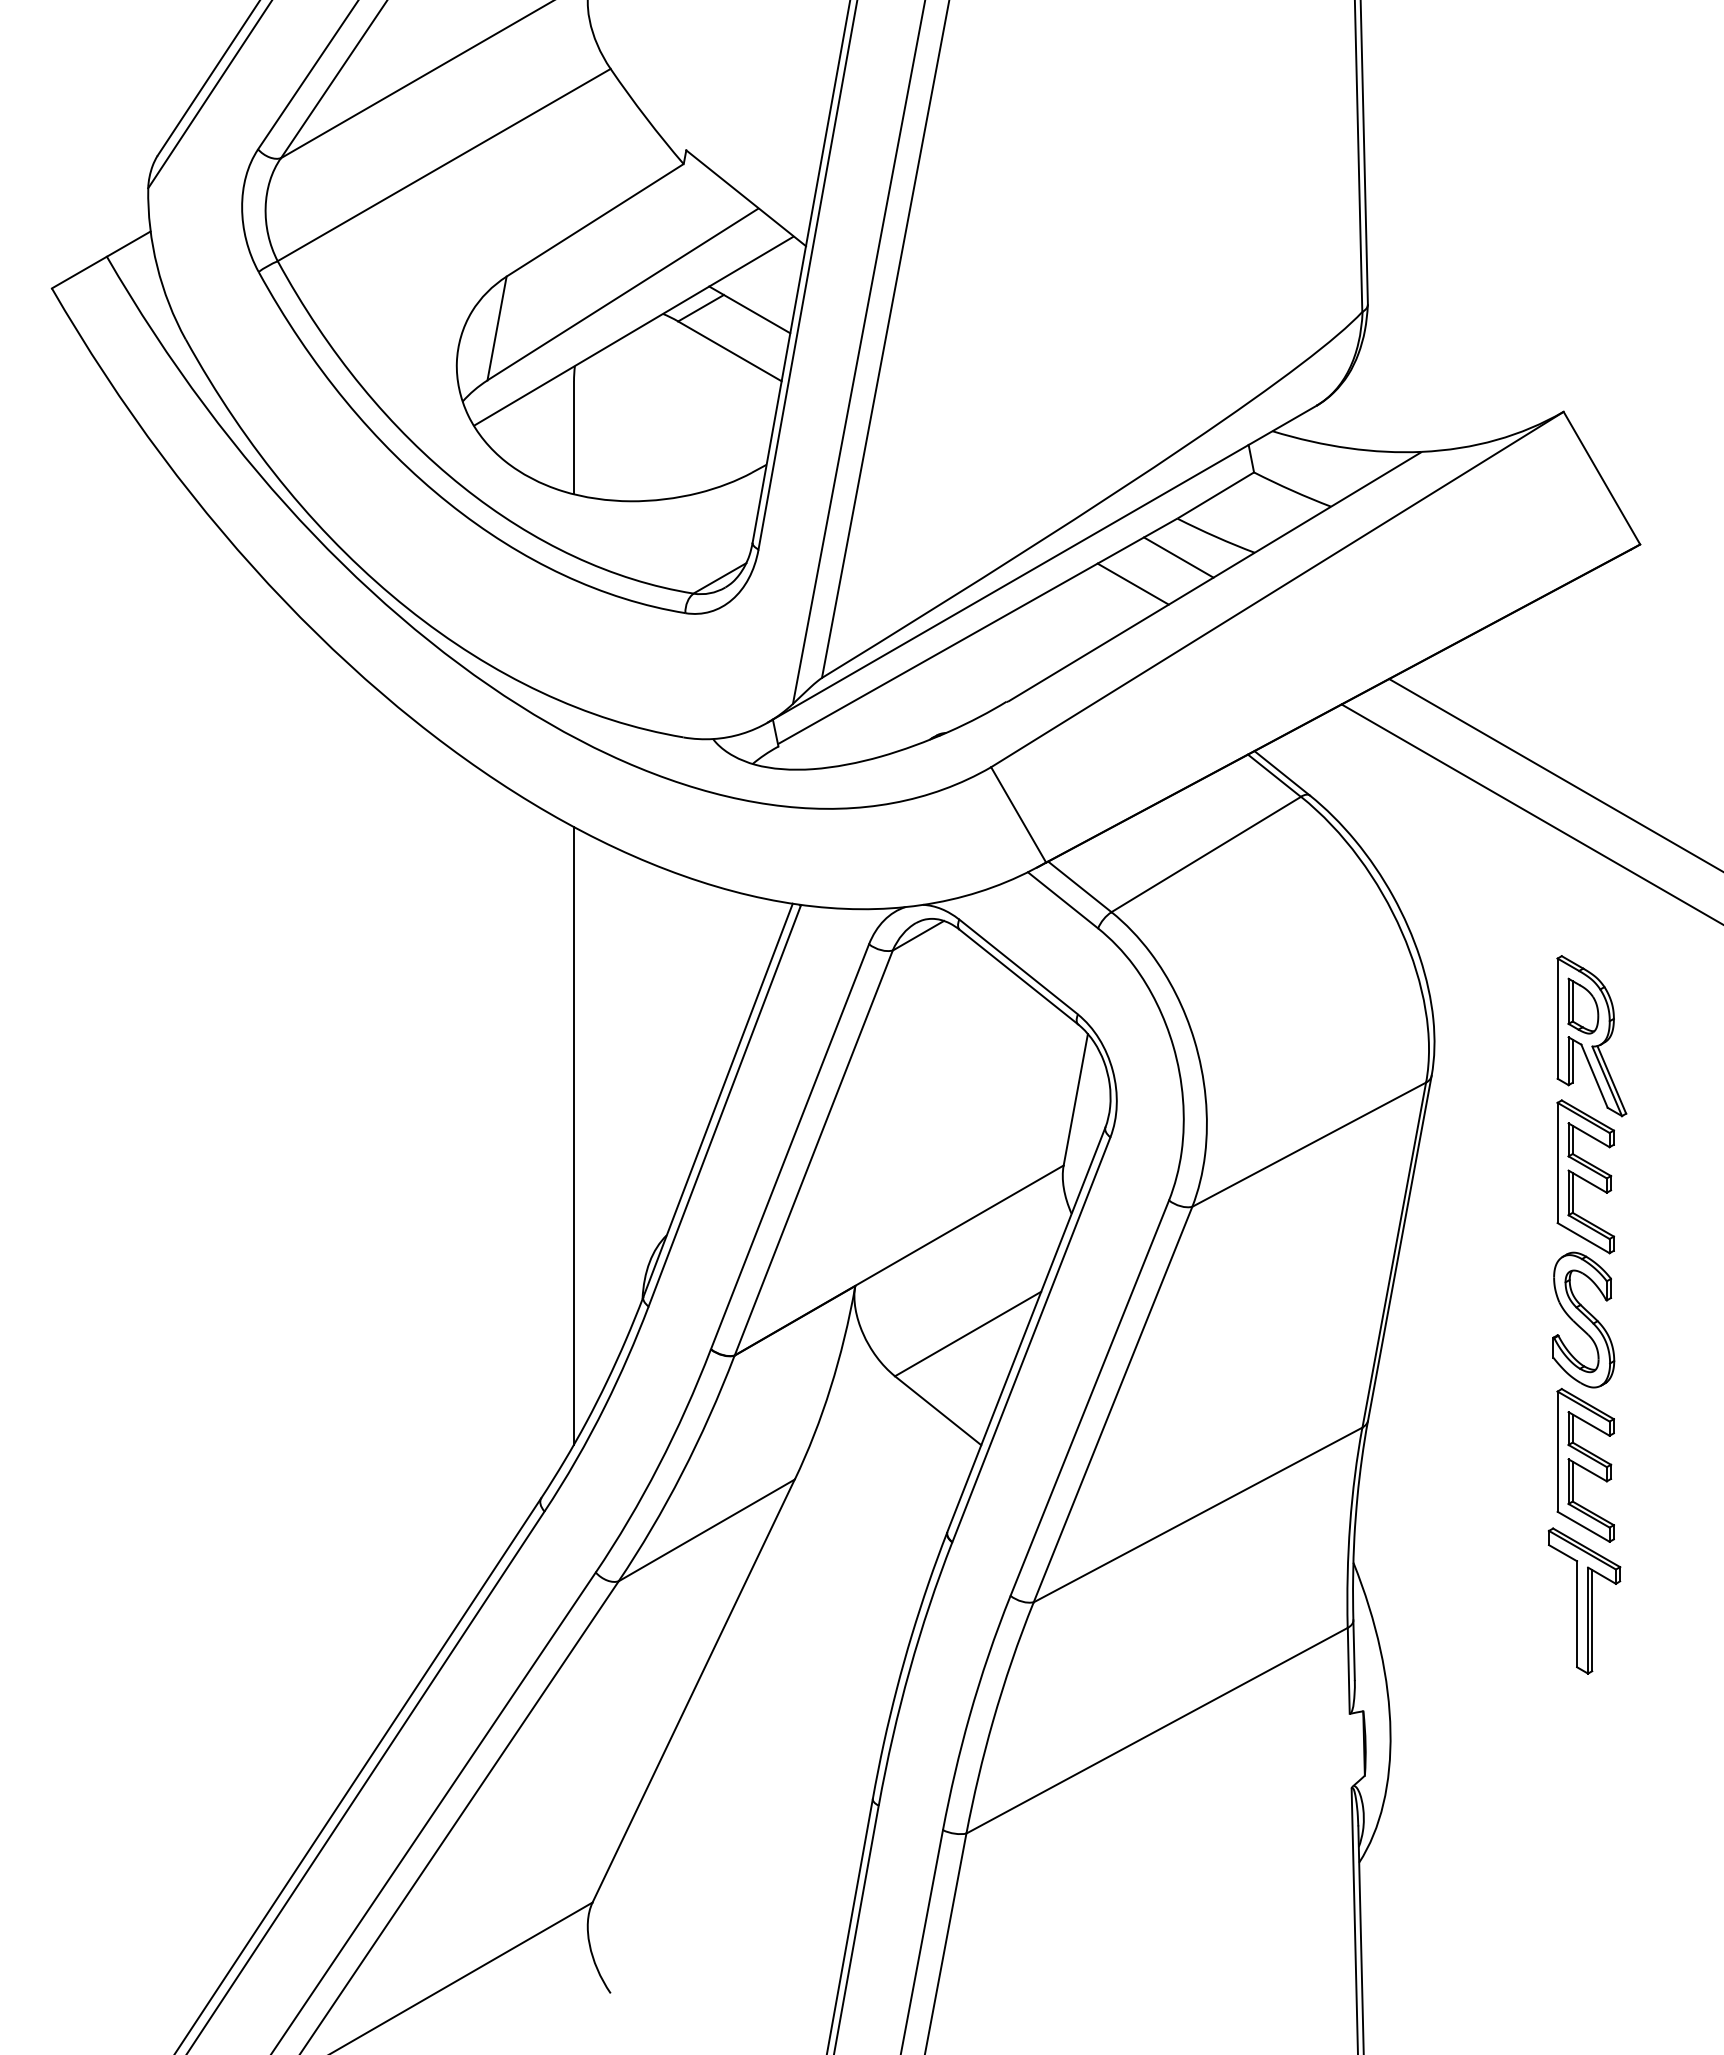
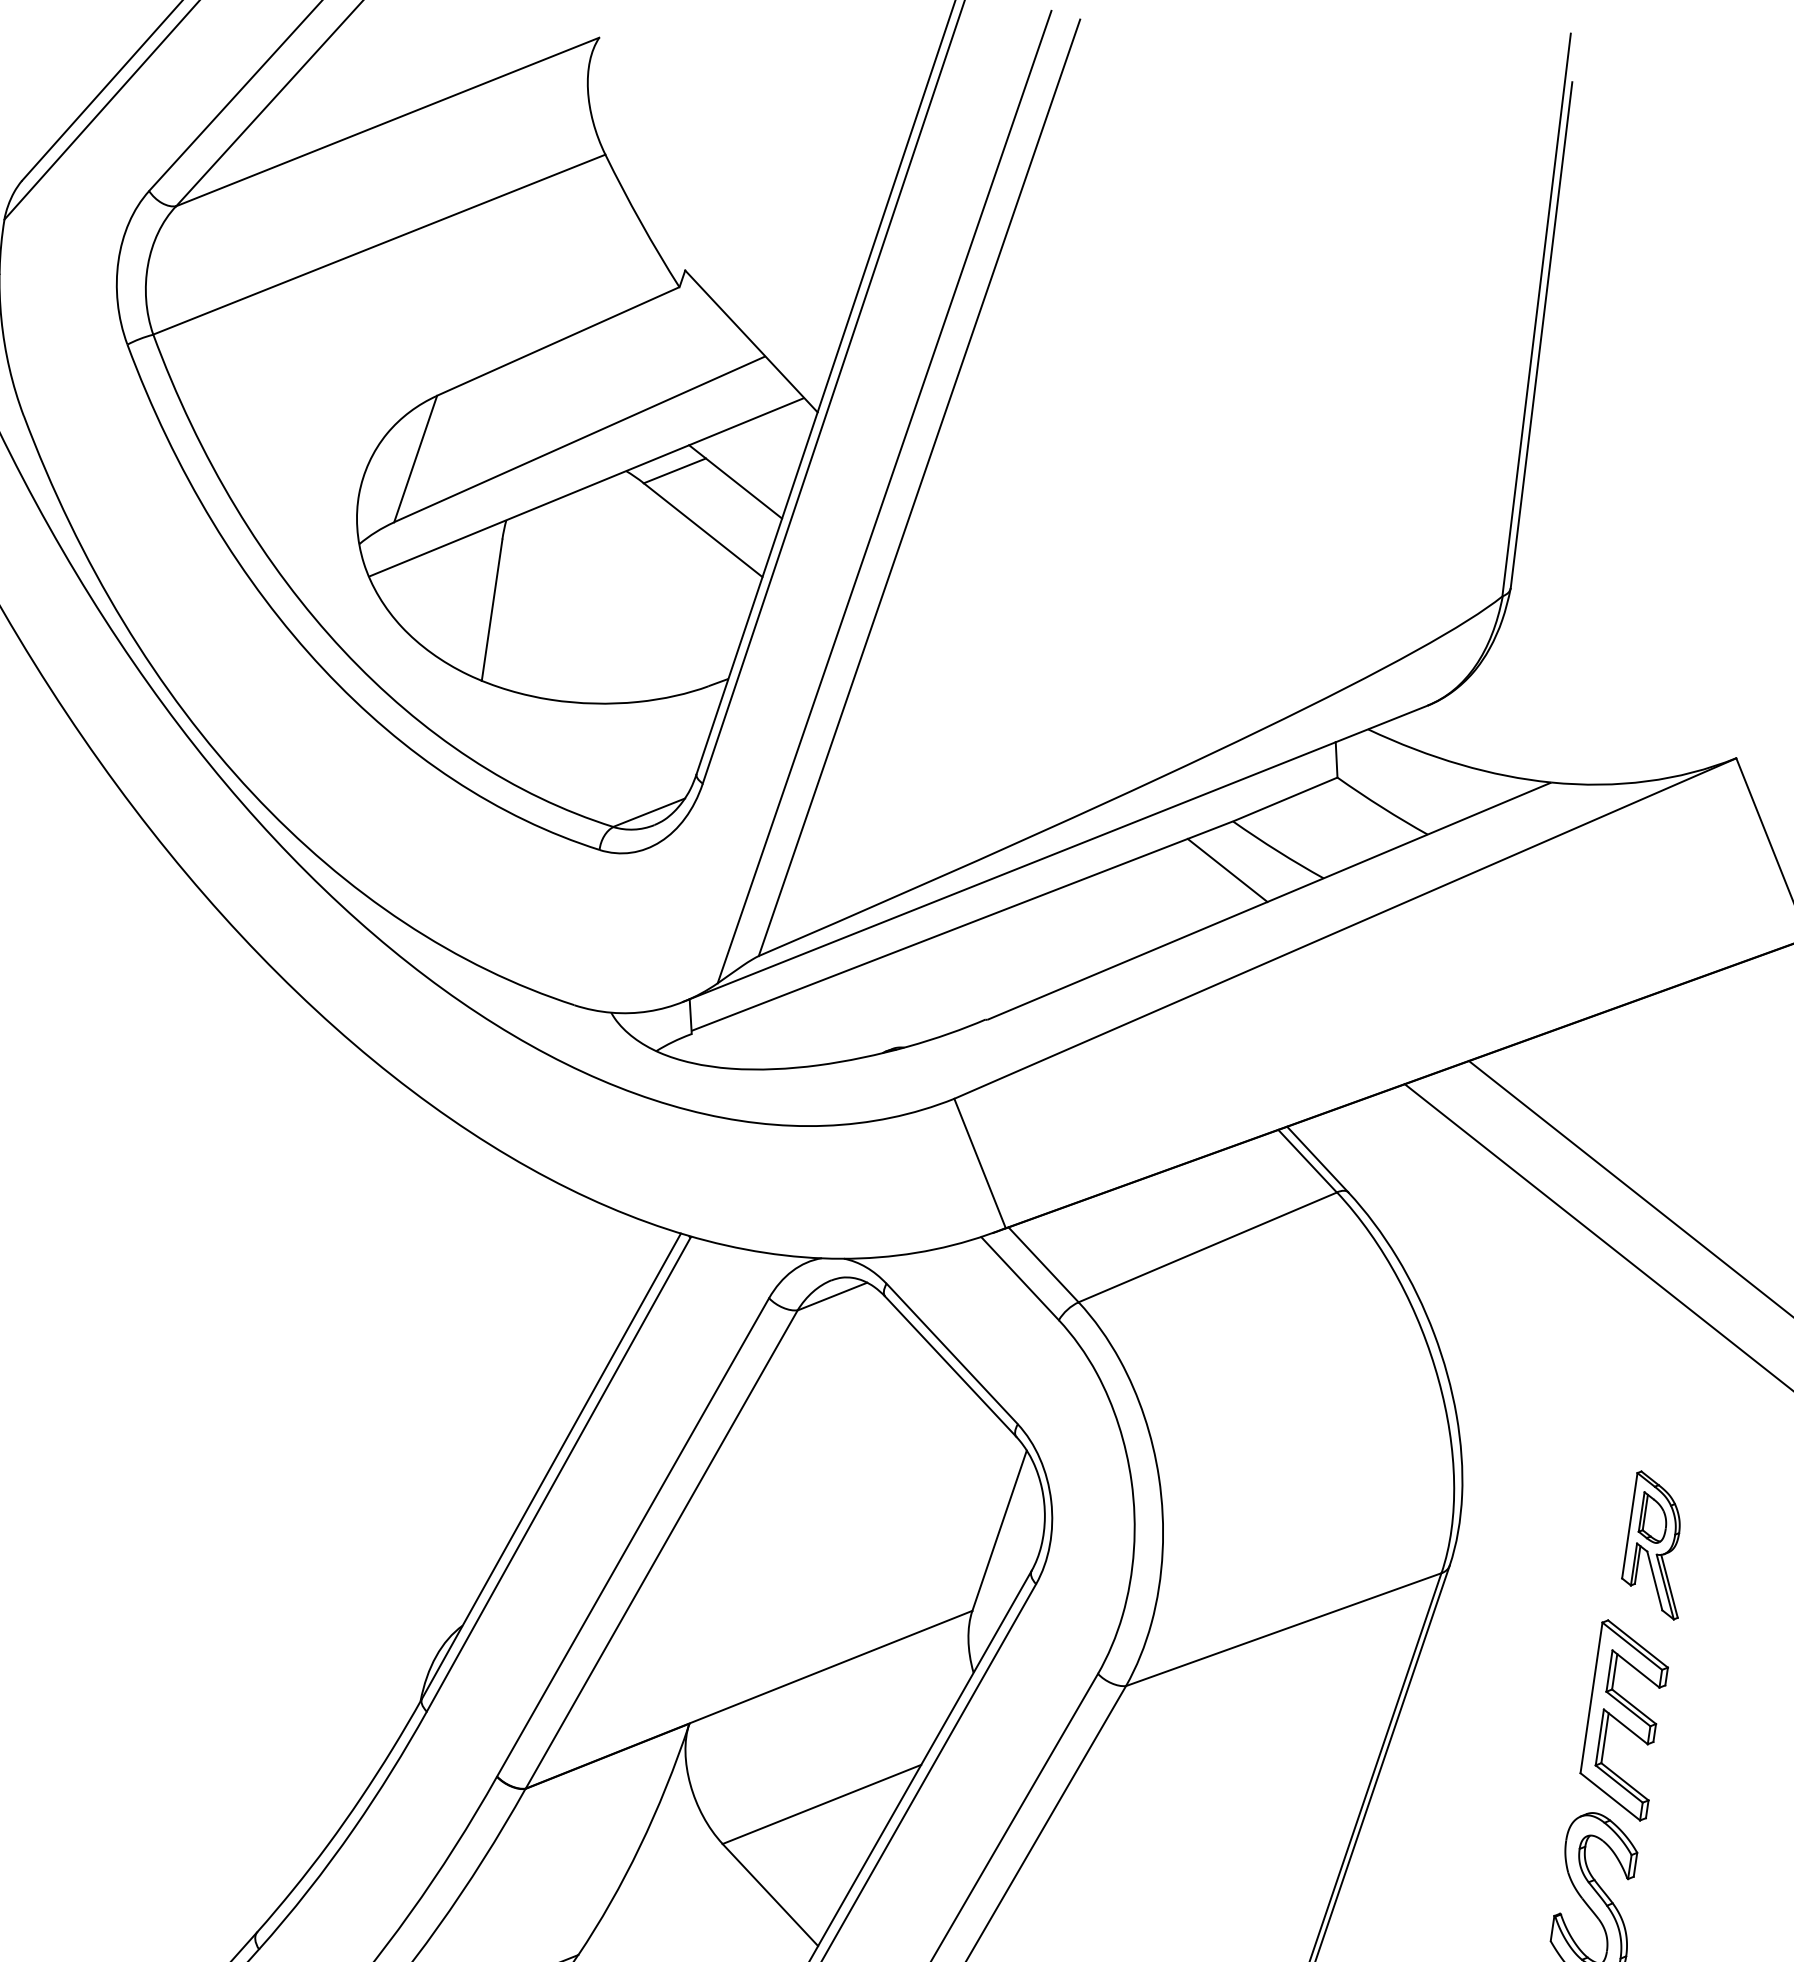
line: (1132, 583) -> (1164, 894), removed
part: (1591, 1036) -> (1657, 1545), size x0.7
line: (574, 1135) -> (365, 1483), removed

